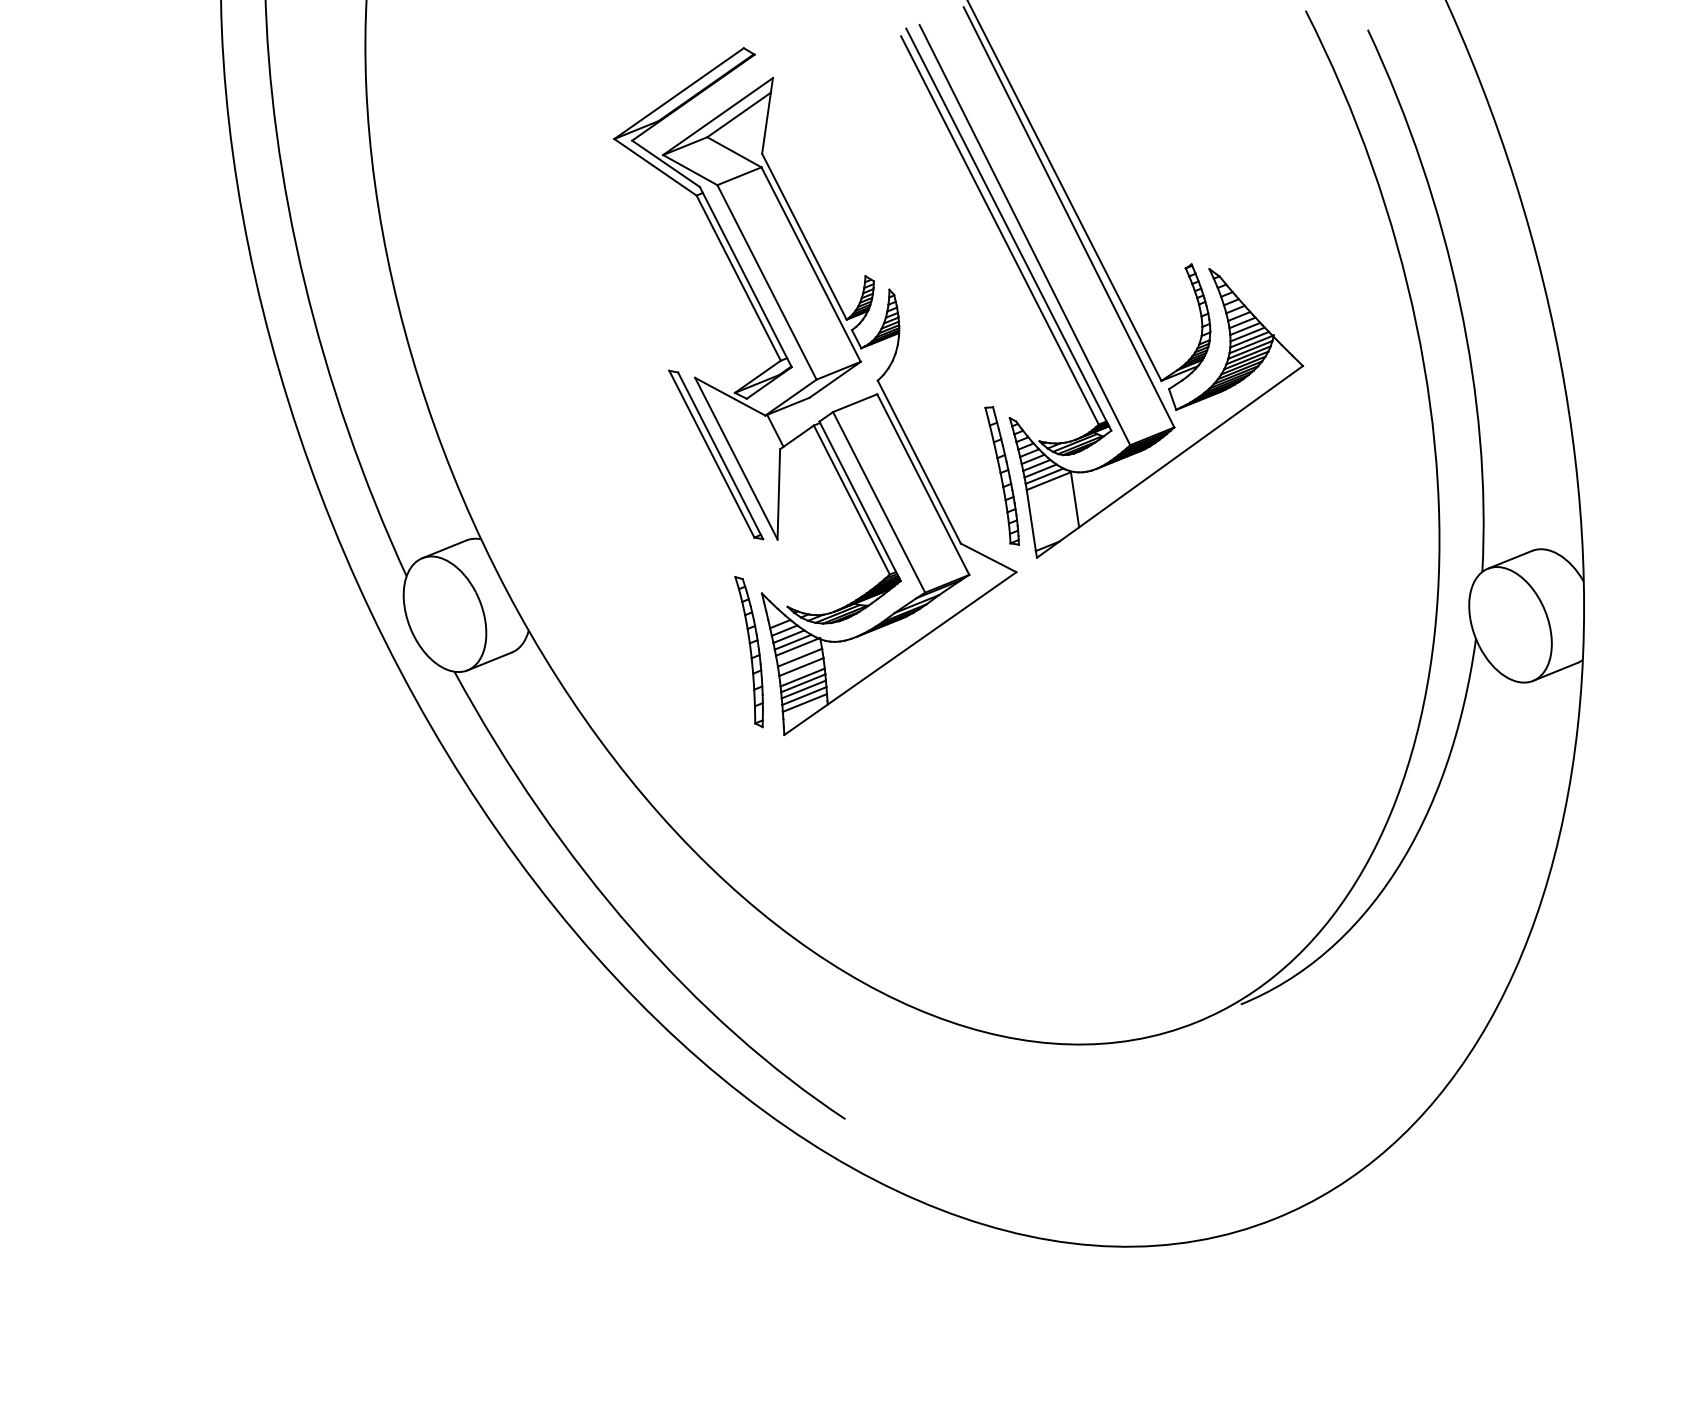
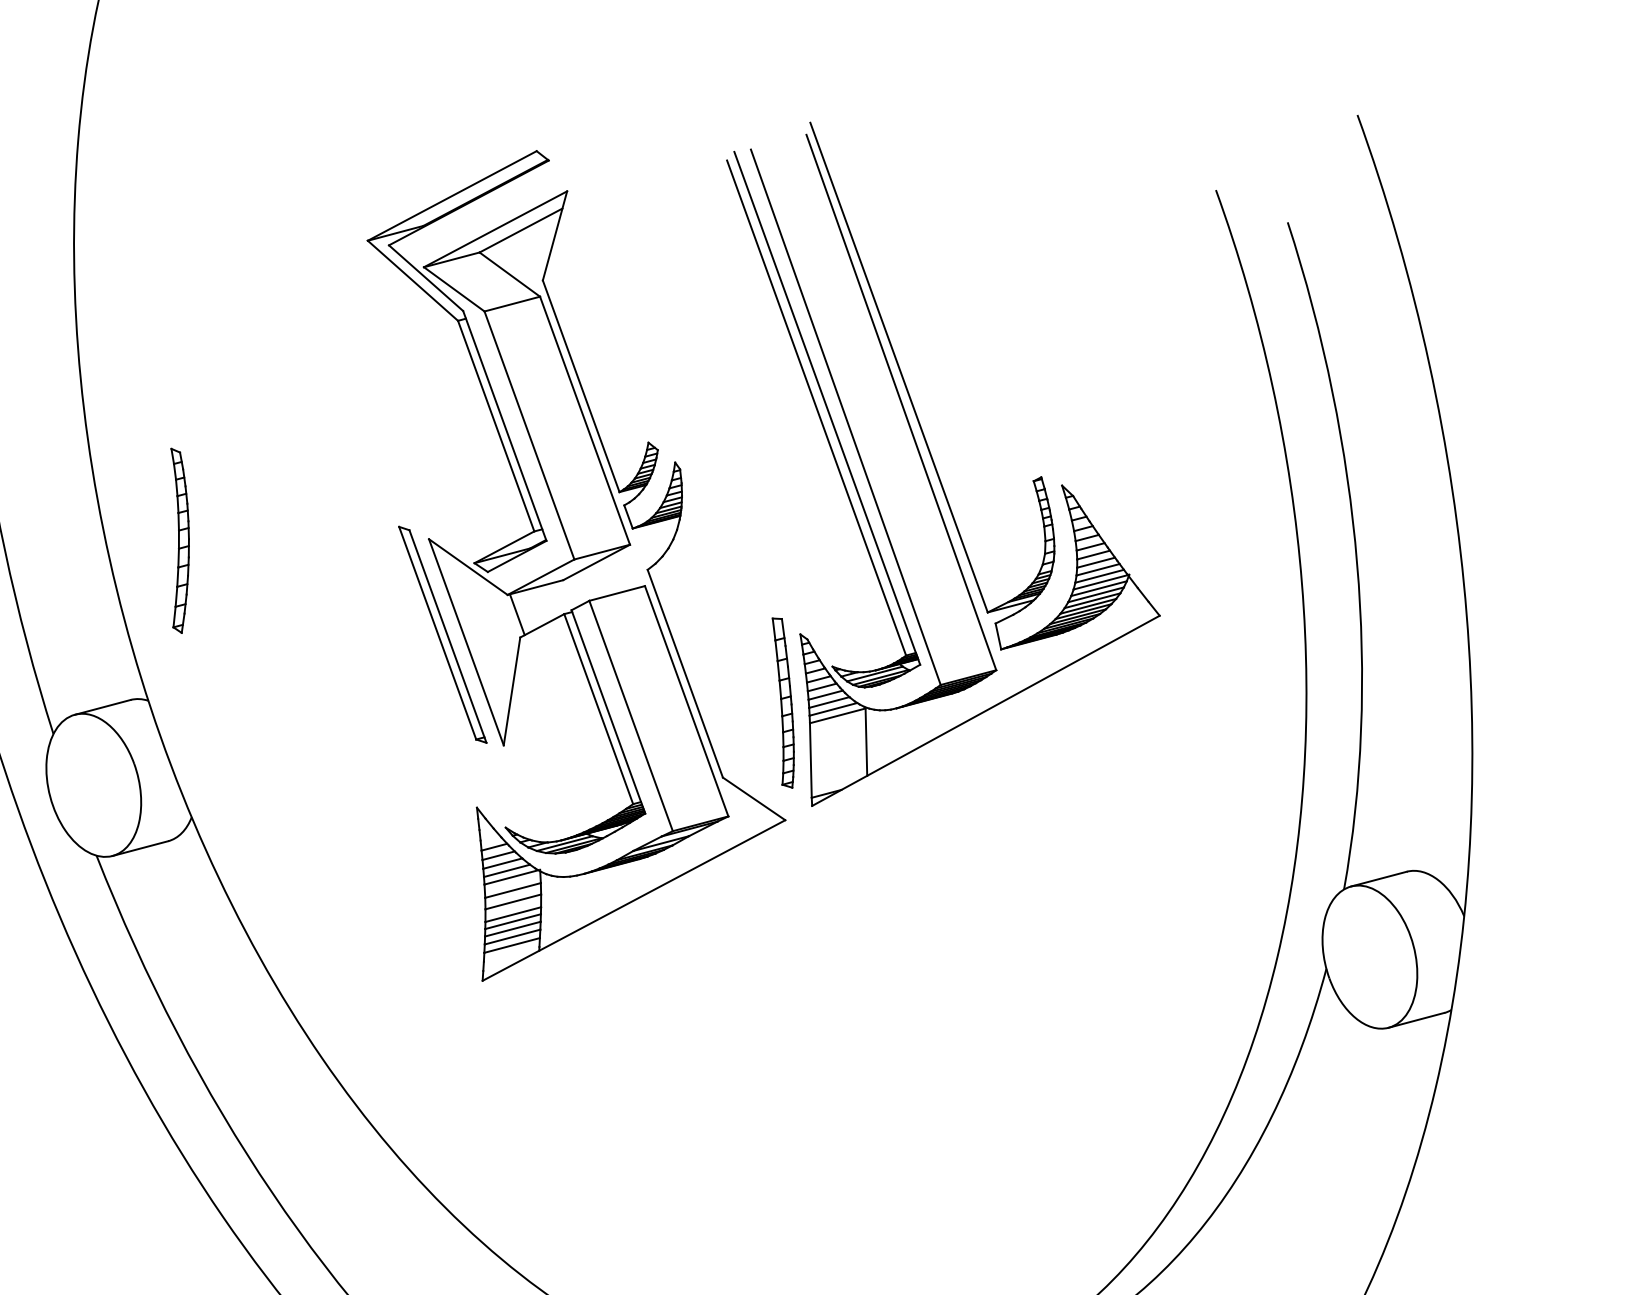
part: (748, 652) -> (175, 541), moved

